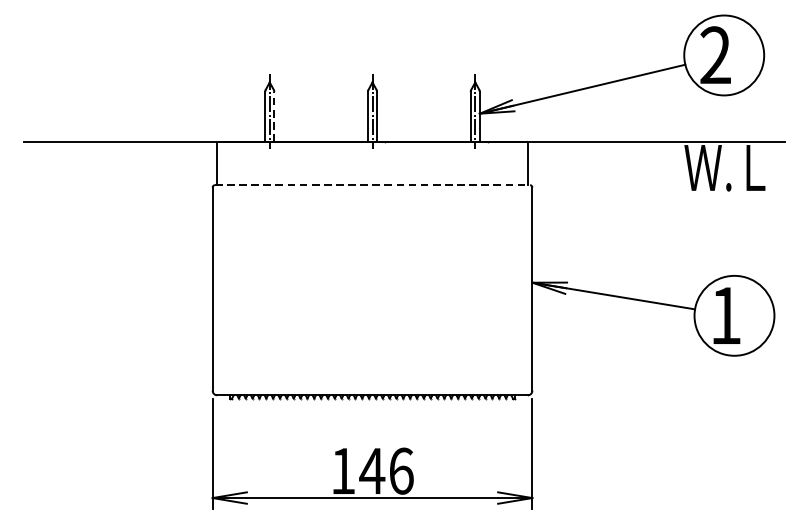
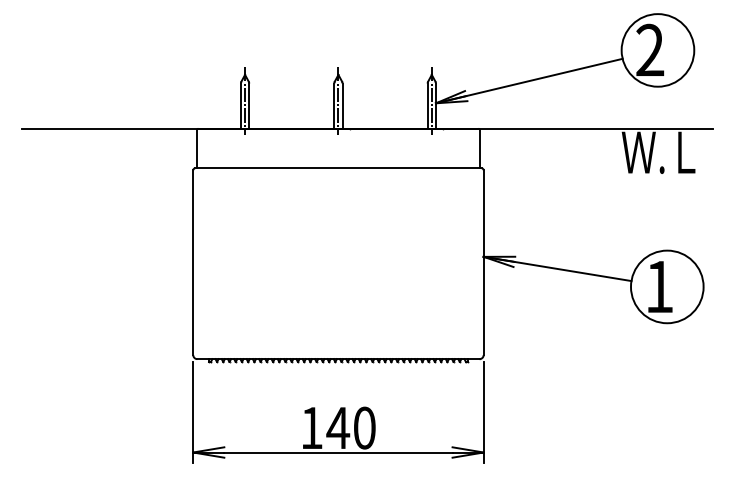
line: (274, 117) -> (249, 106), dashed -> solid
line: (372, 185) -> (338, 168), dashed -> solid
text: (401, 470) -> (364, 427), 146 -> 140

